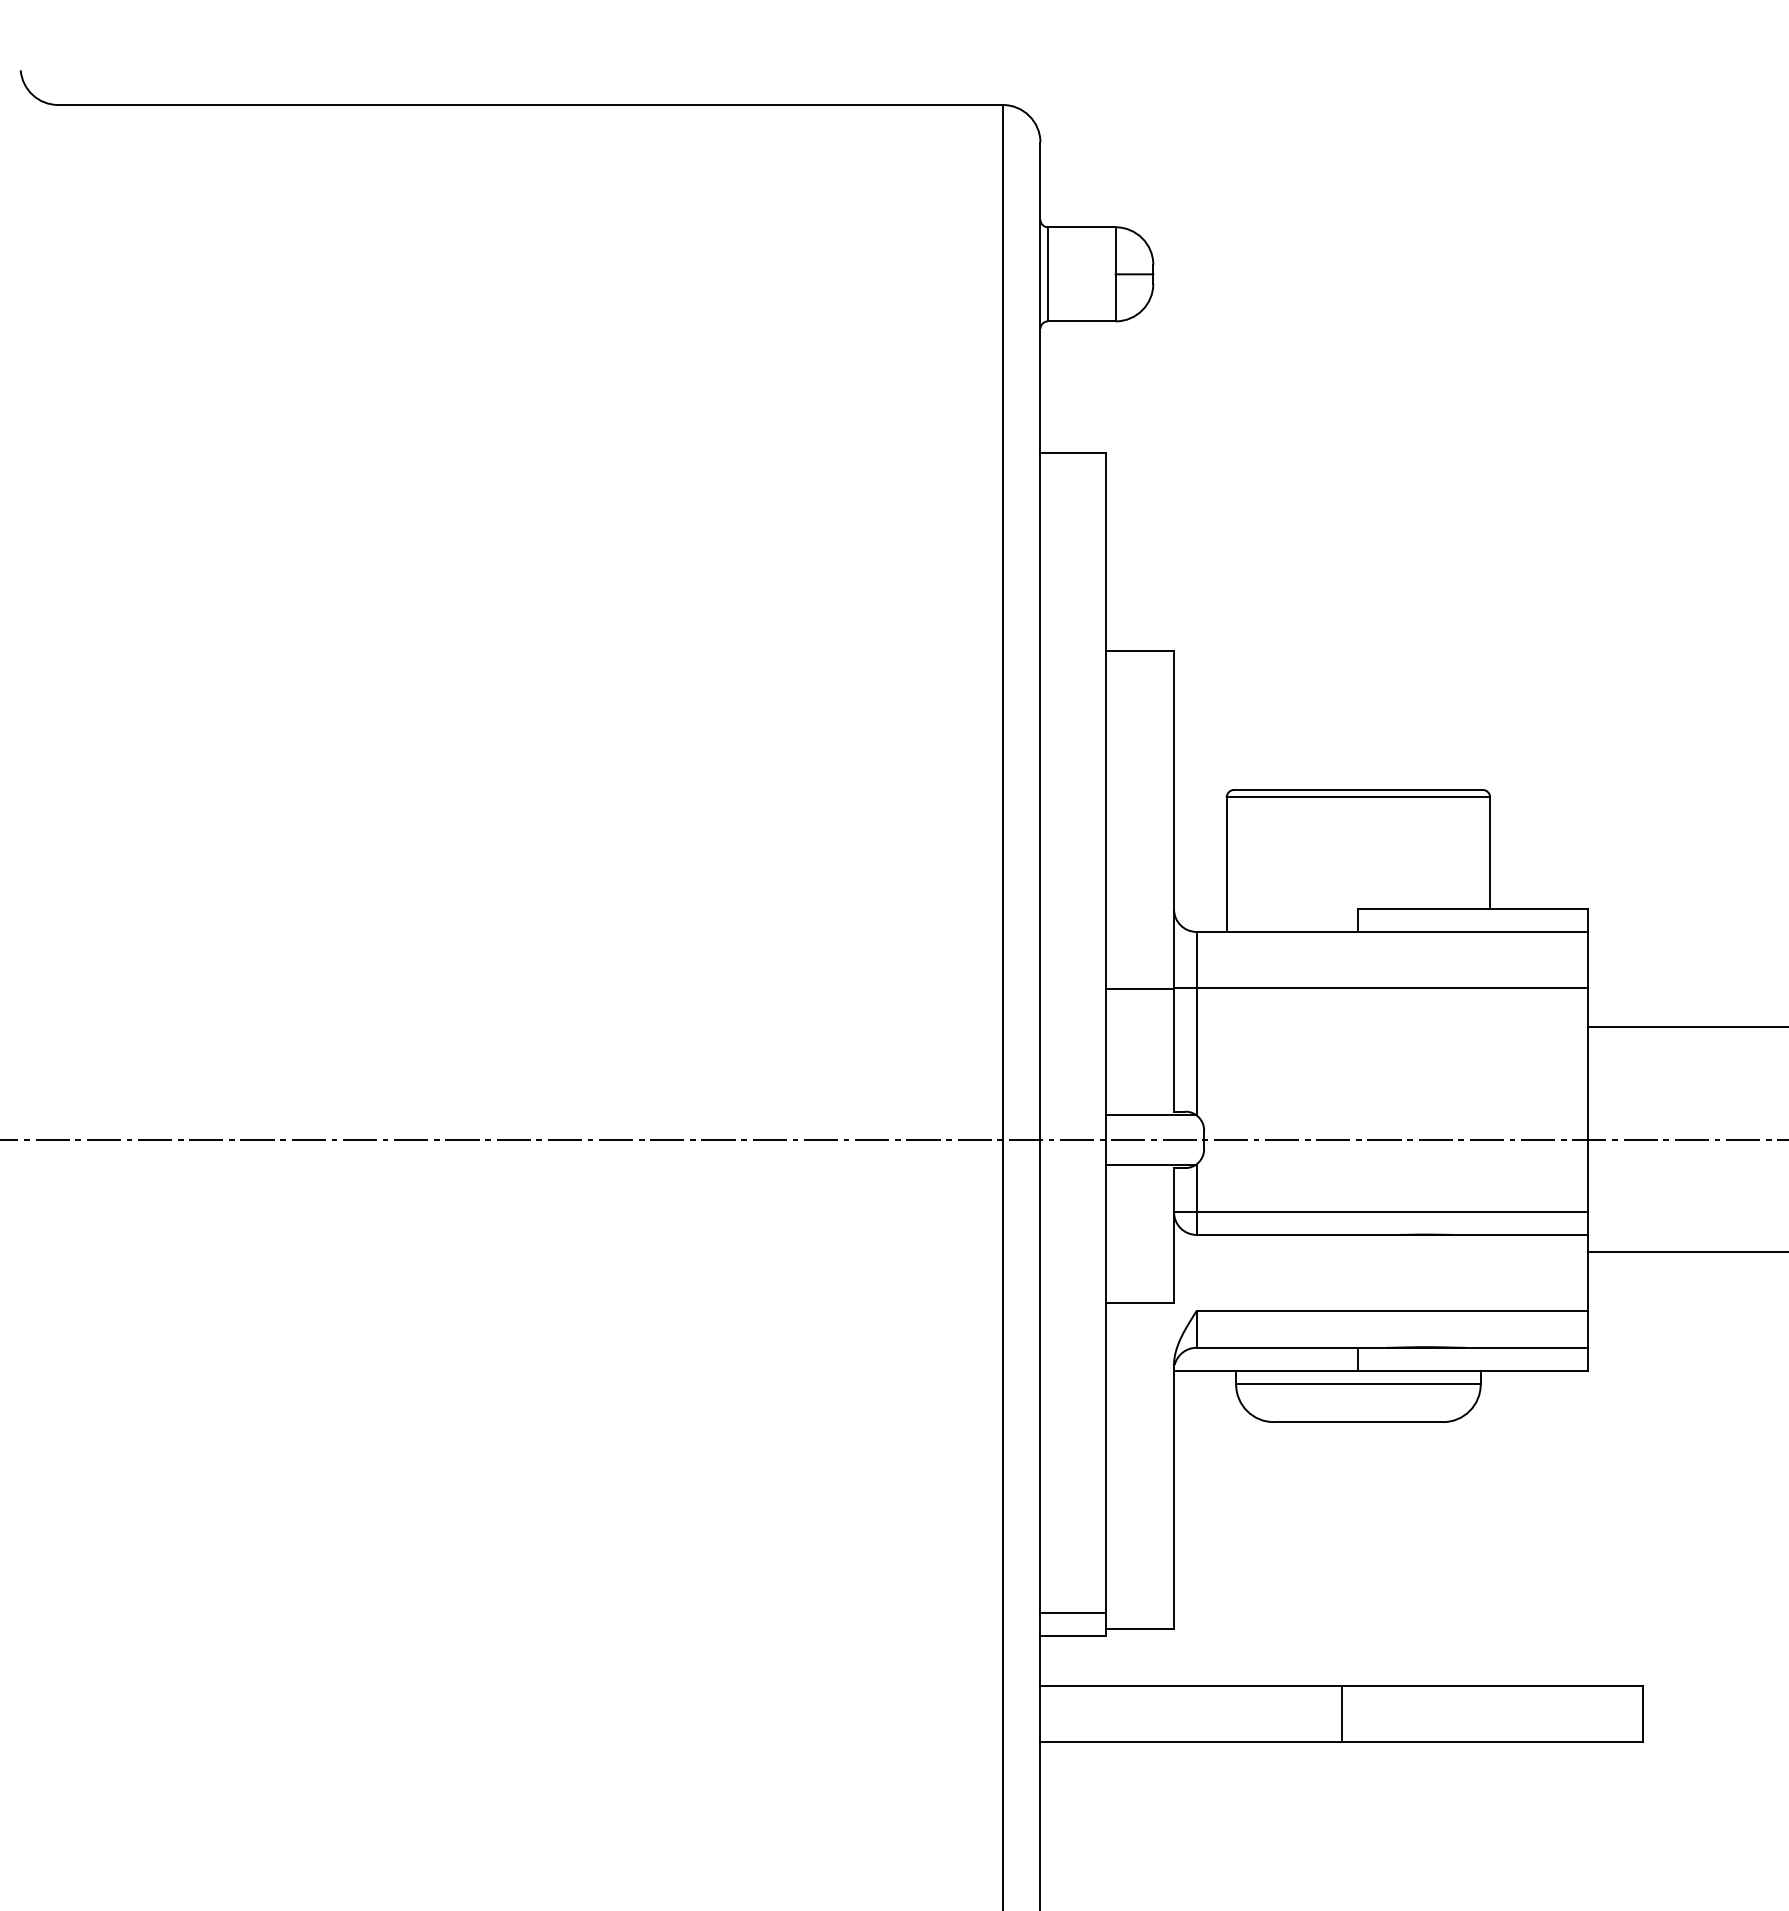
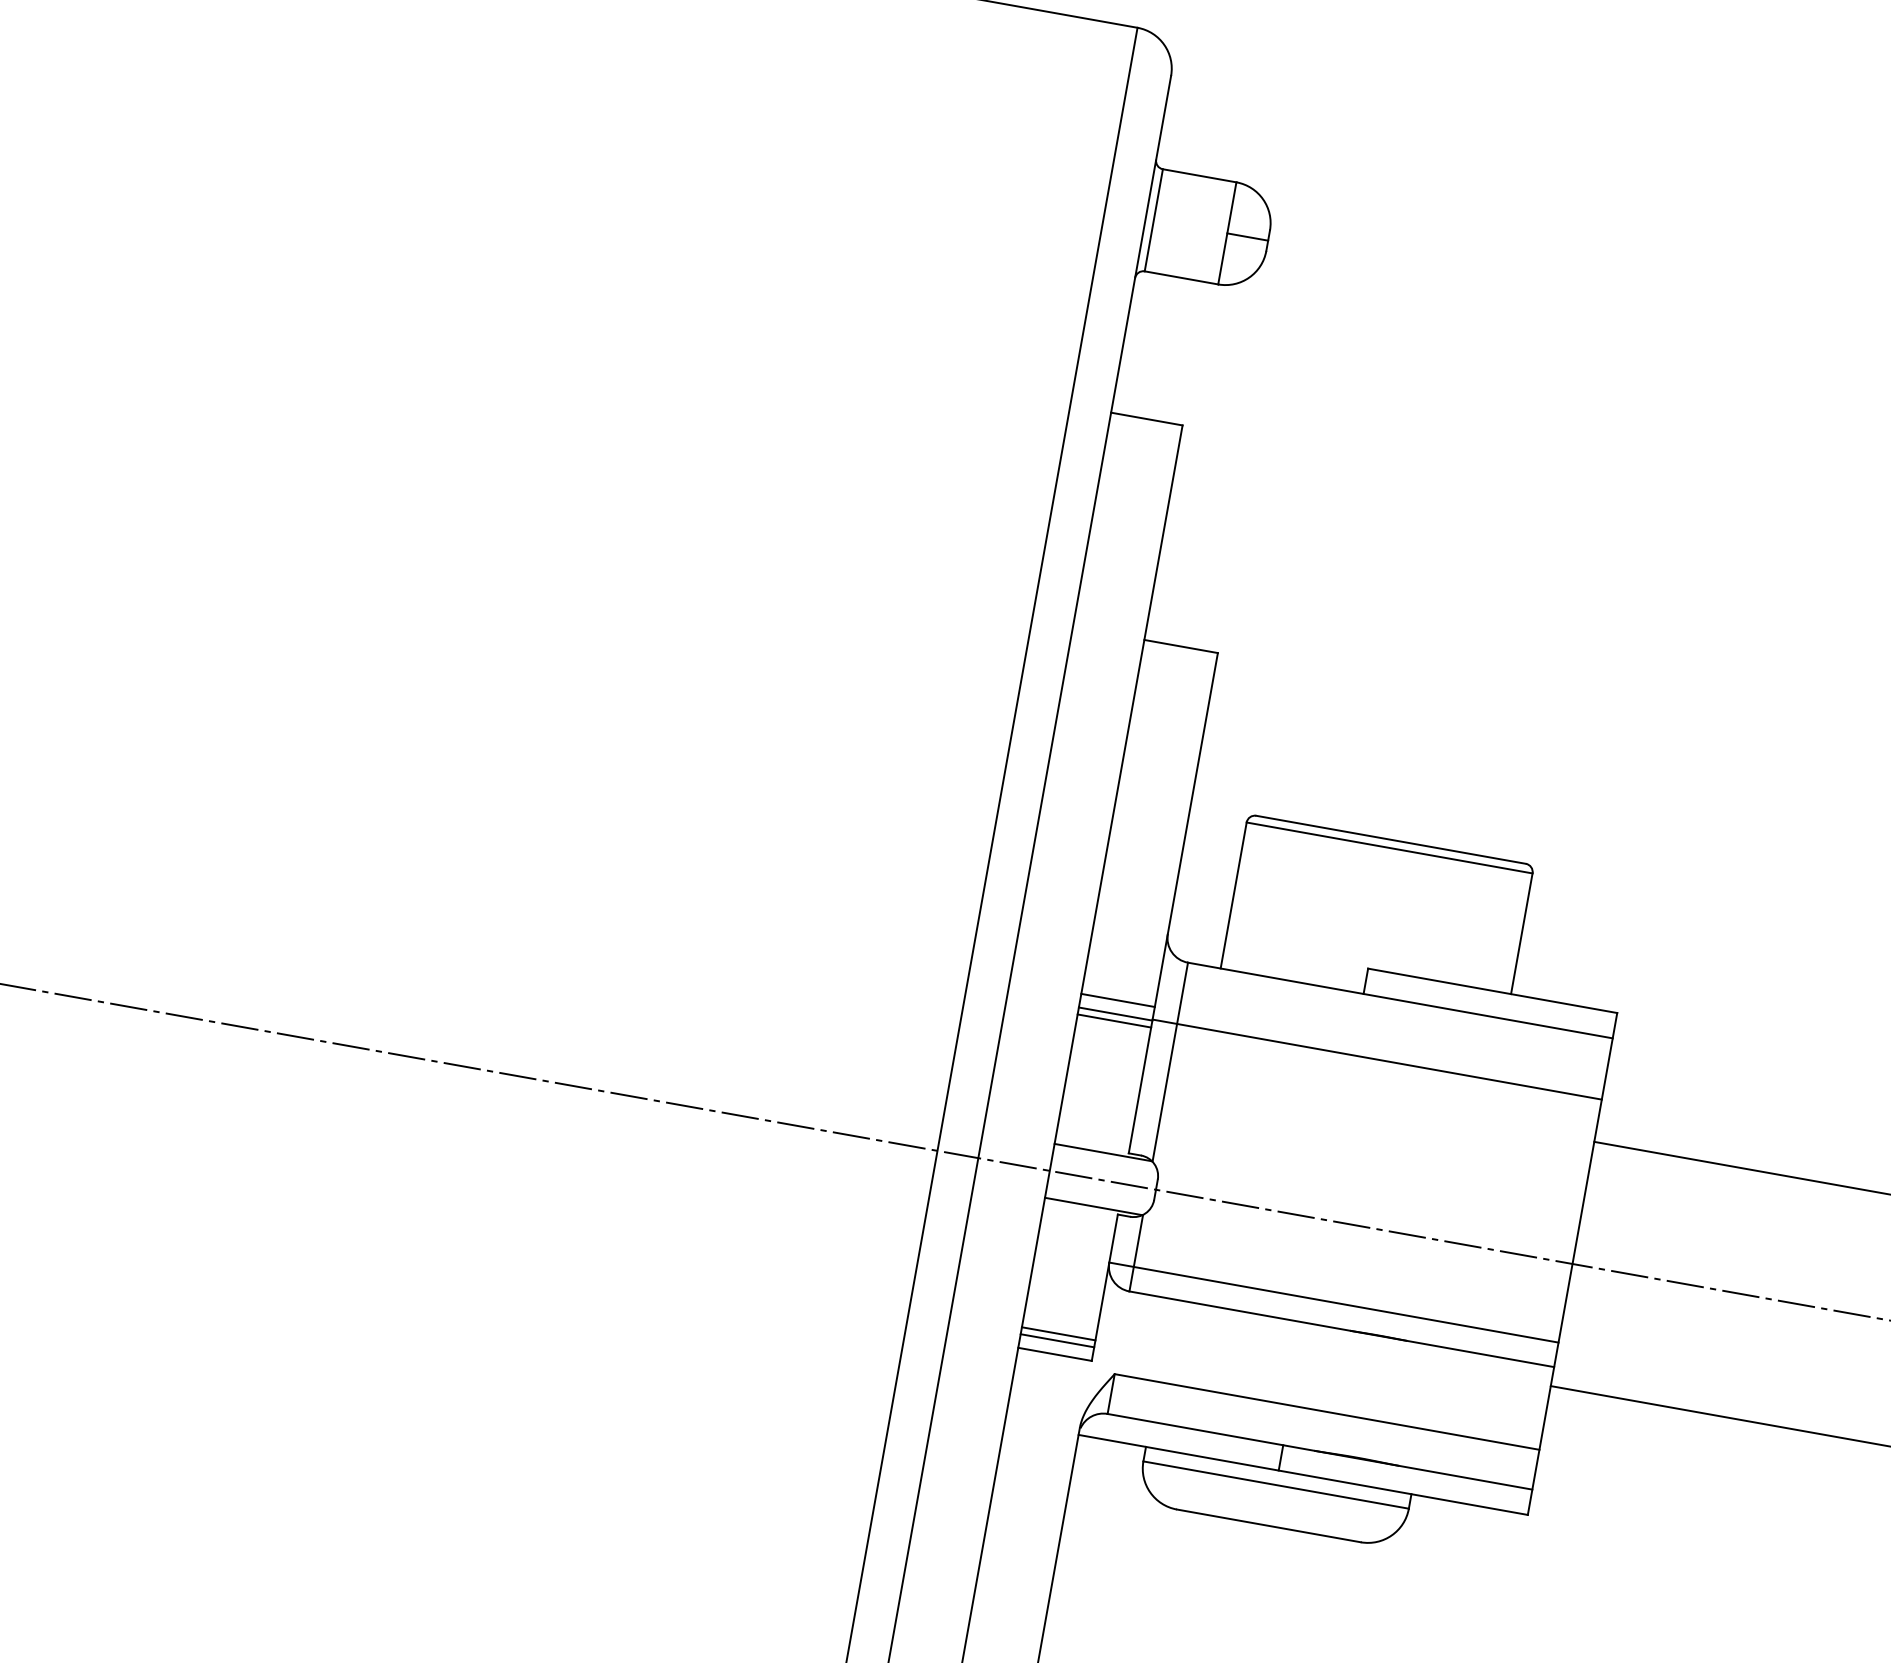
line: (1140, 976) -> (1118, 1000), added
line: (1140, 995) -> (1114, 1020), added
line: (1140, 1284) -> (1058, 1334), added
line: (1140, 1290) -> (1057, 1340), added

